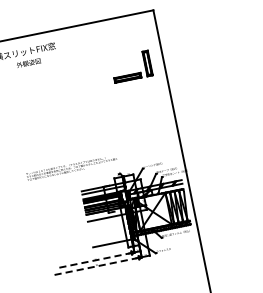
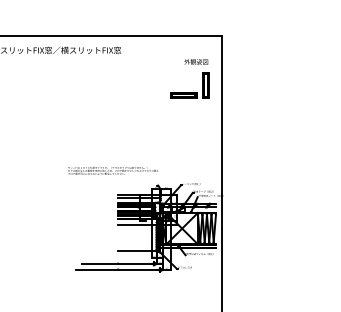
text: (28, 62) -> (196, 61), moved
line: (95, 260) -> (117, 263), dashed -> solid
line: (96, 266) -> (117, 269), dashed -> solid

